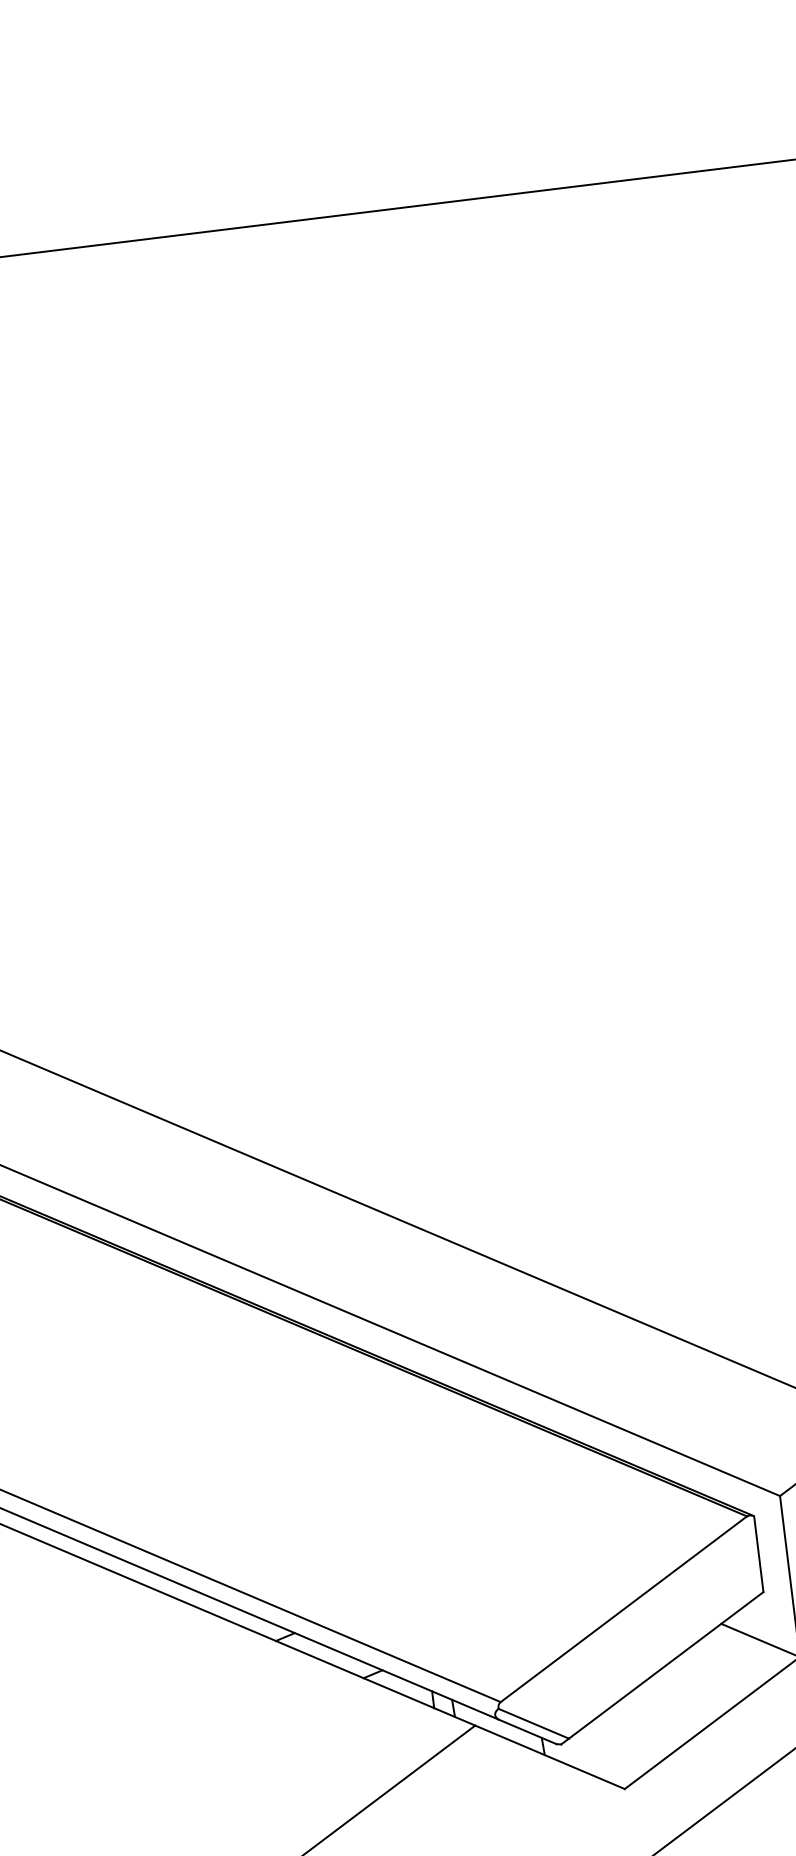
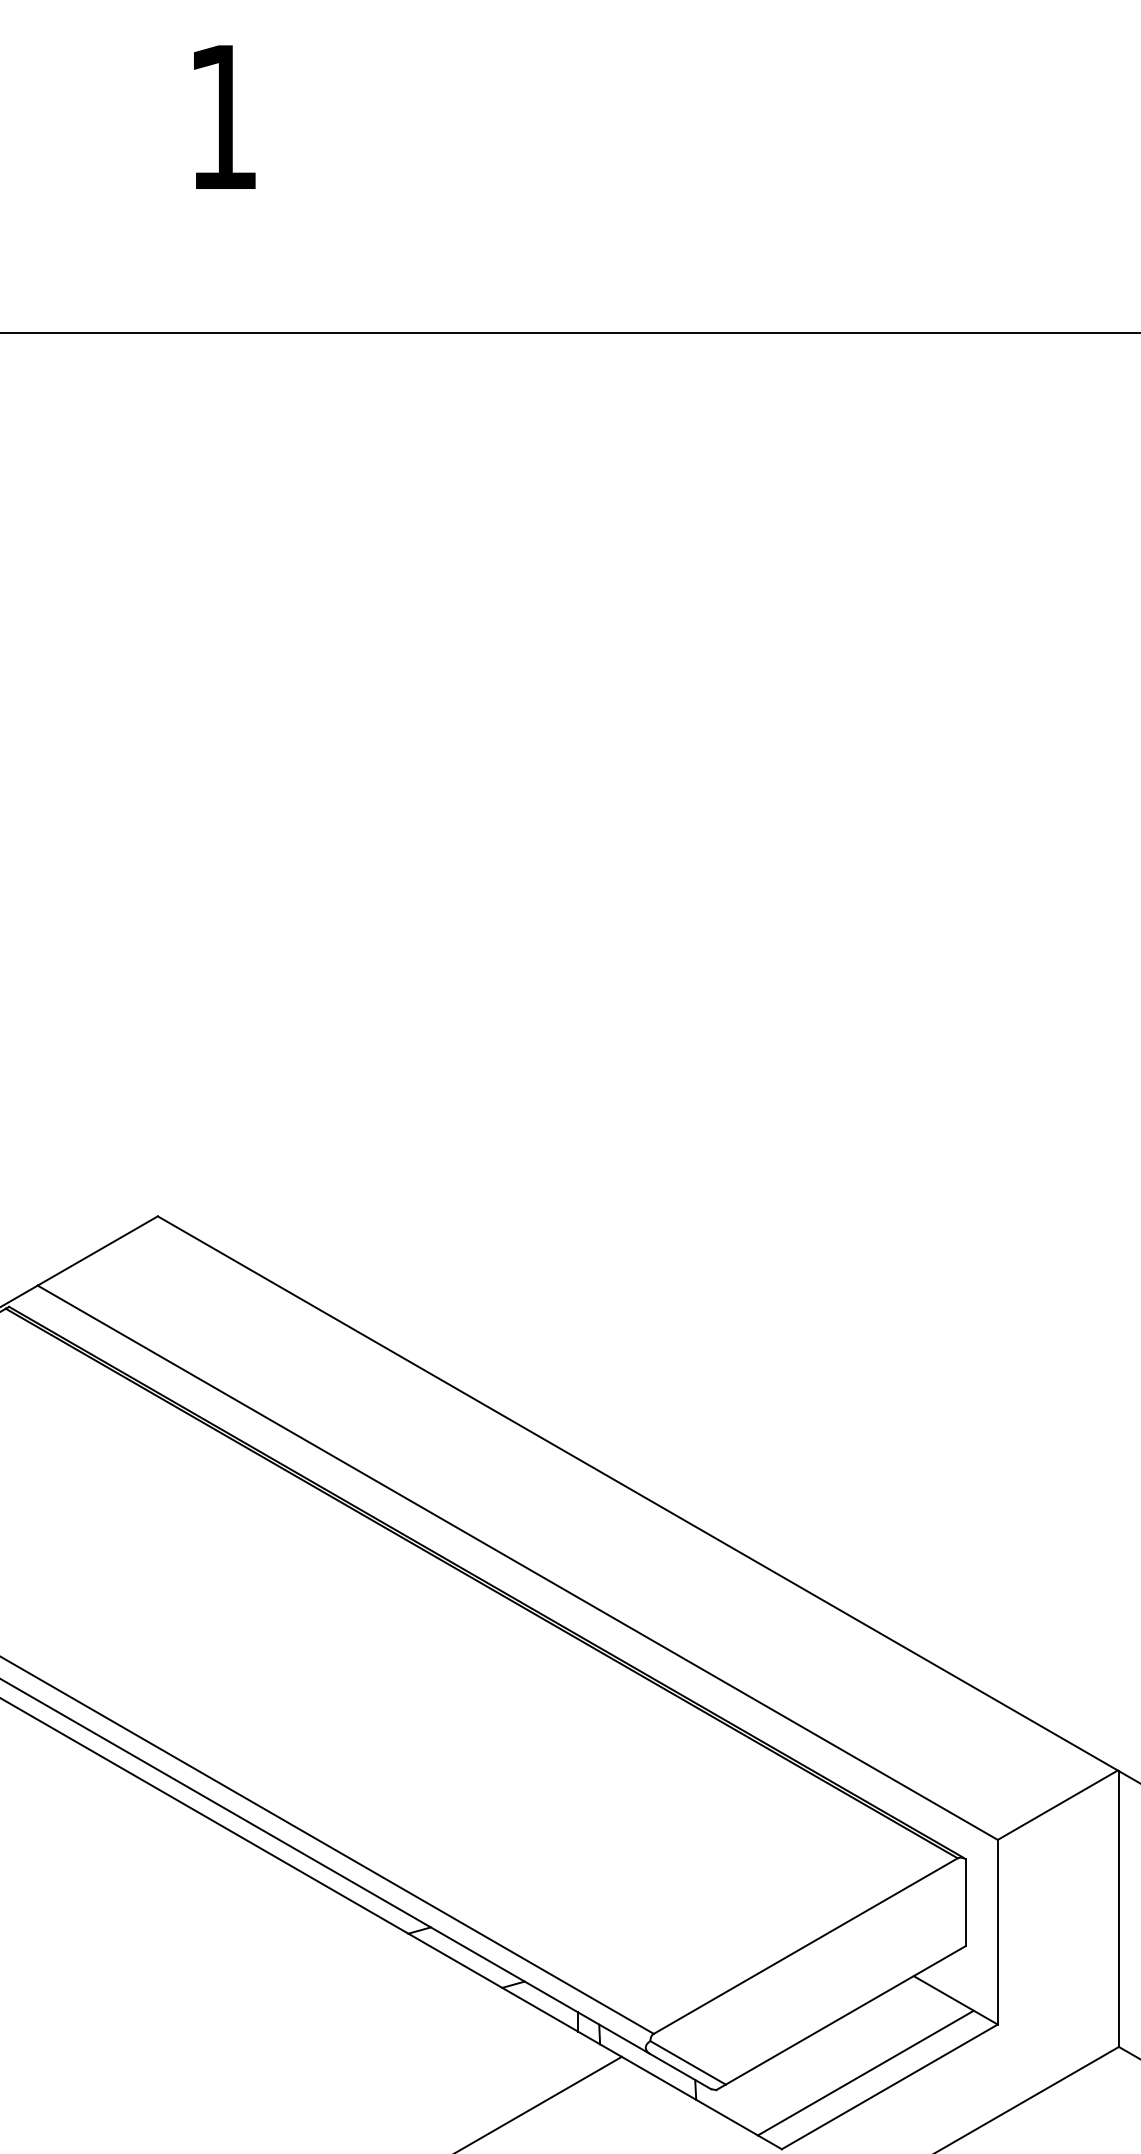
line: (689, 1713) -> (865, 2072), added

